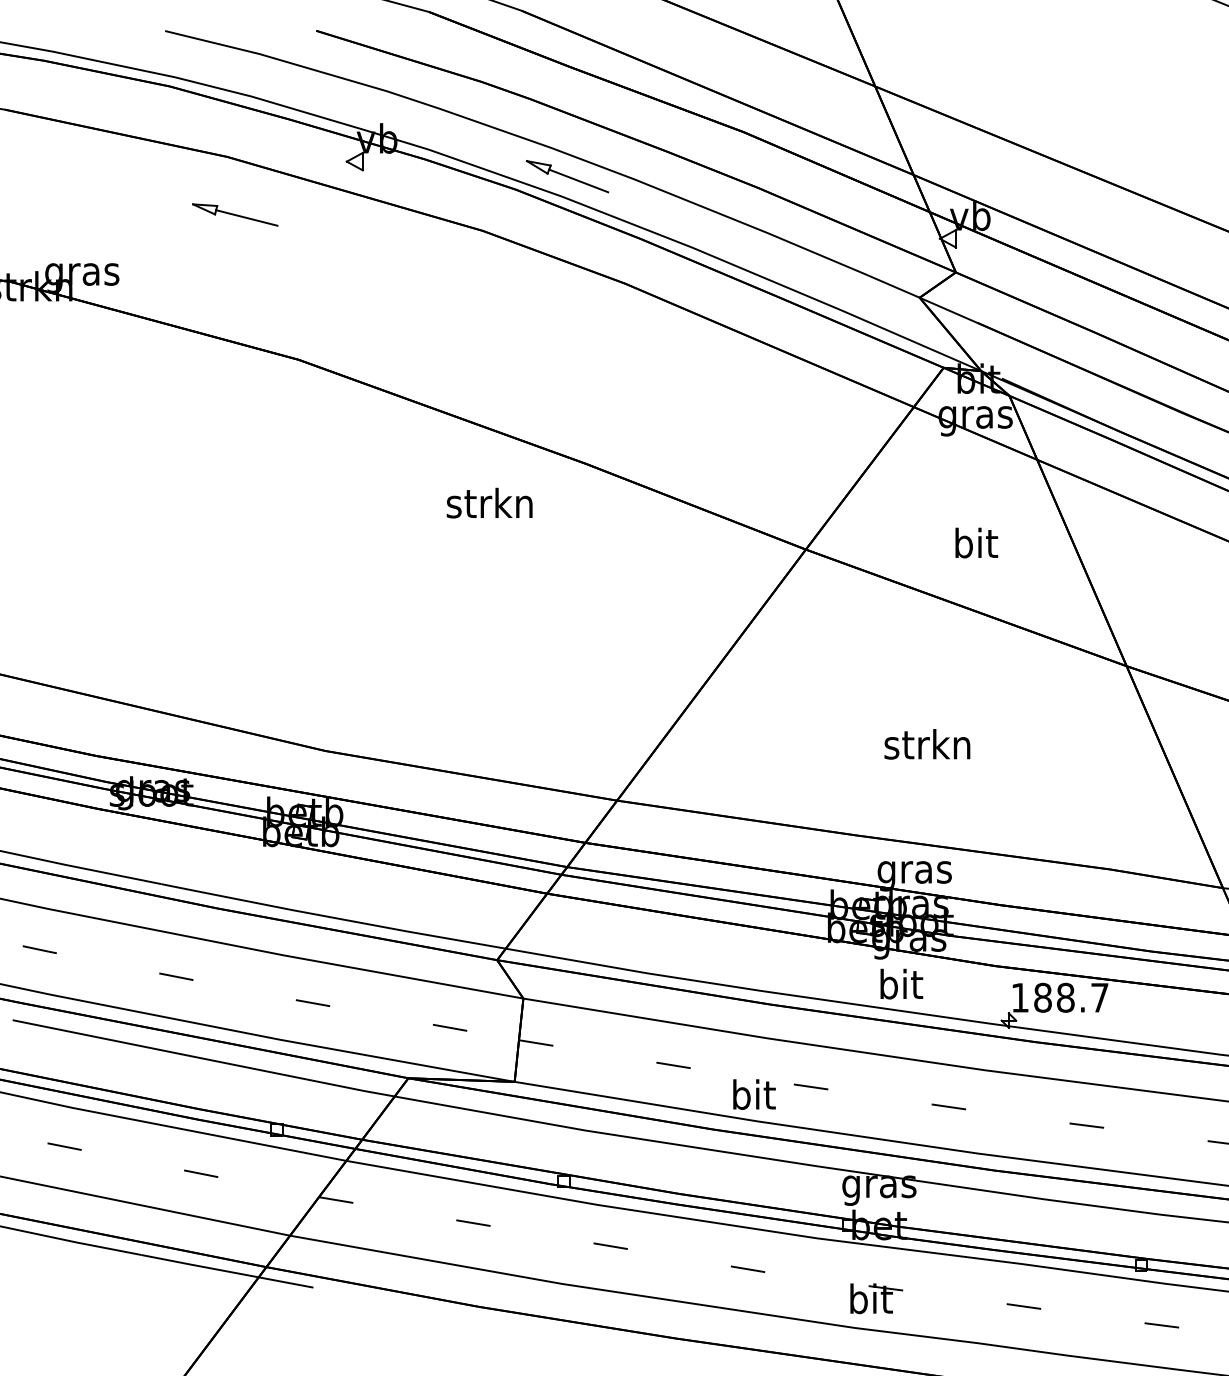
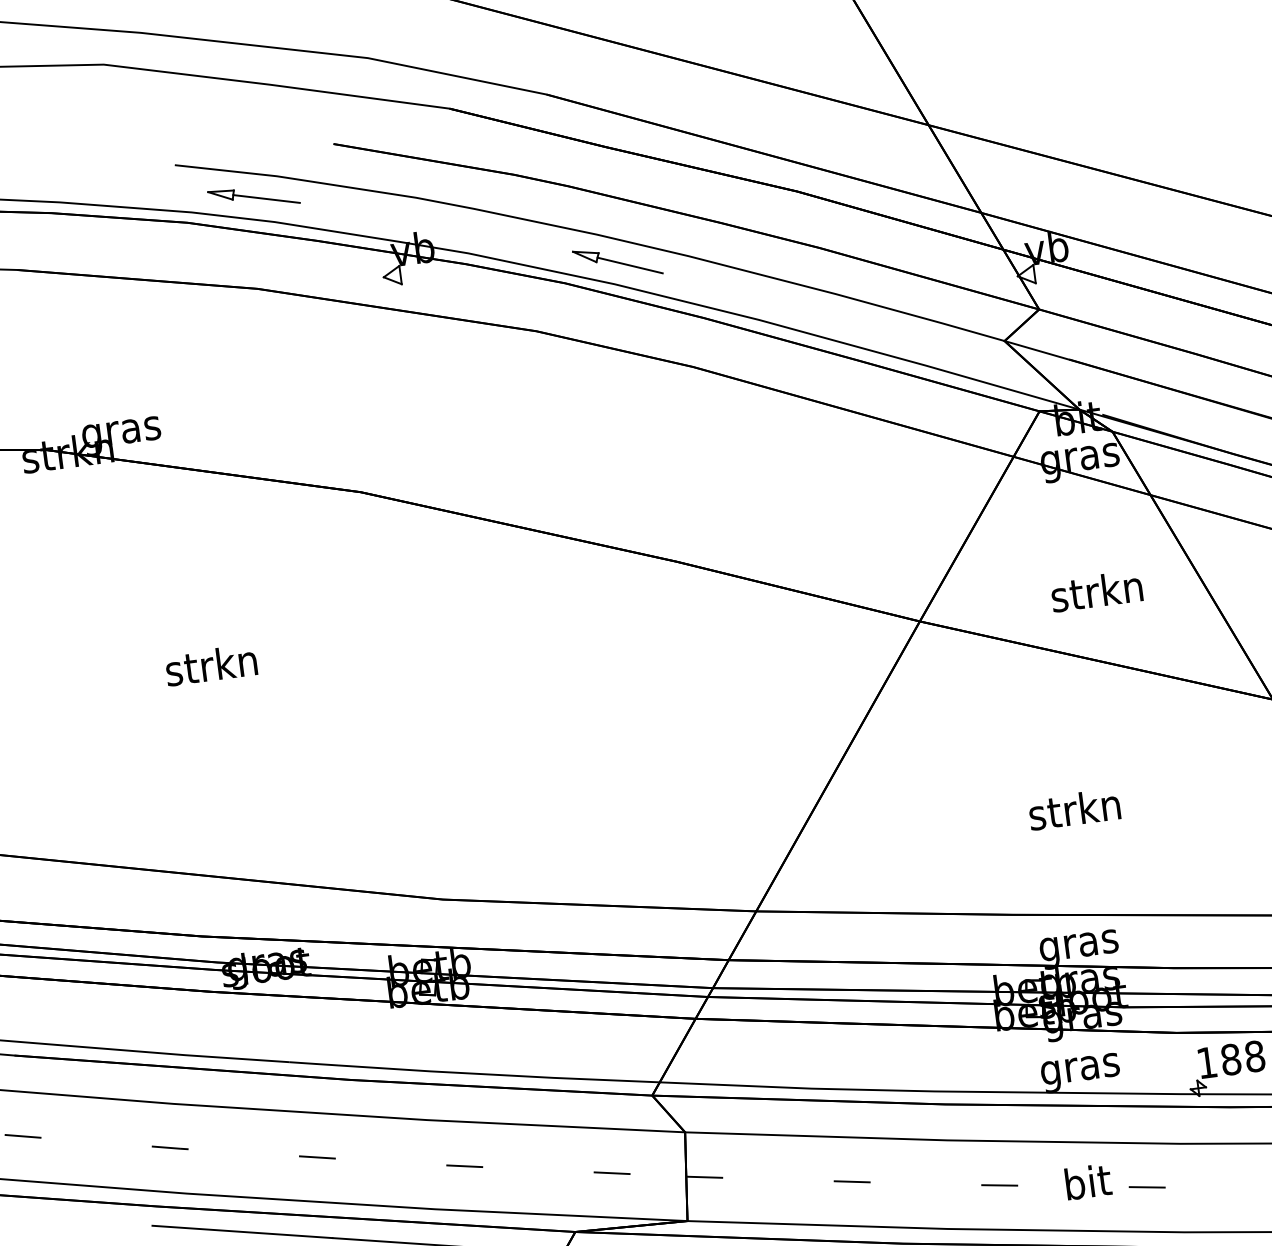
part: (235, 214) -> (254, 196), moved
text: (489, 502) -> (211, 664), moved
text: (974, 542) -> (1096, 590), bit -> strkn
text: (900, 987) -> (1079, 1068), bit -> gras
text: (754, 1094) -> (1088, 1181), moved

